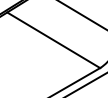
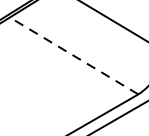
line: (53, 40) -> (73, 56), solid -> dashed

